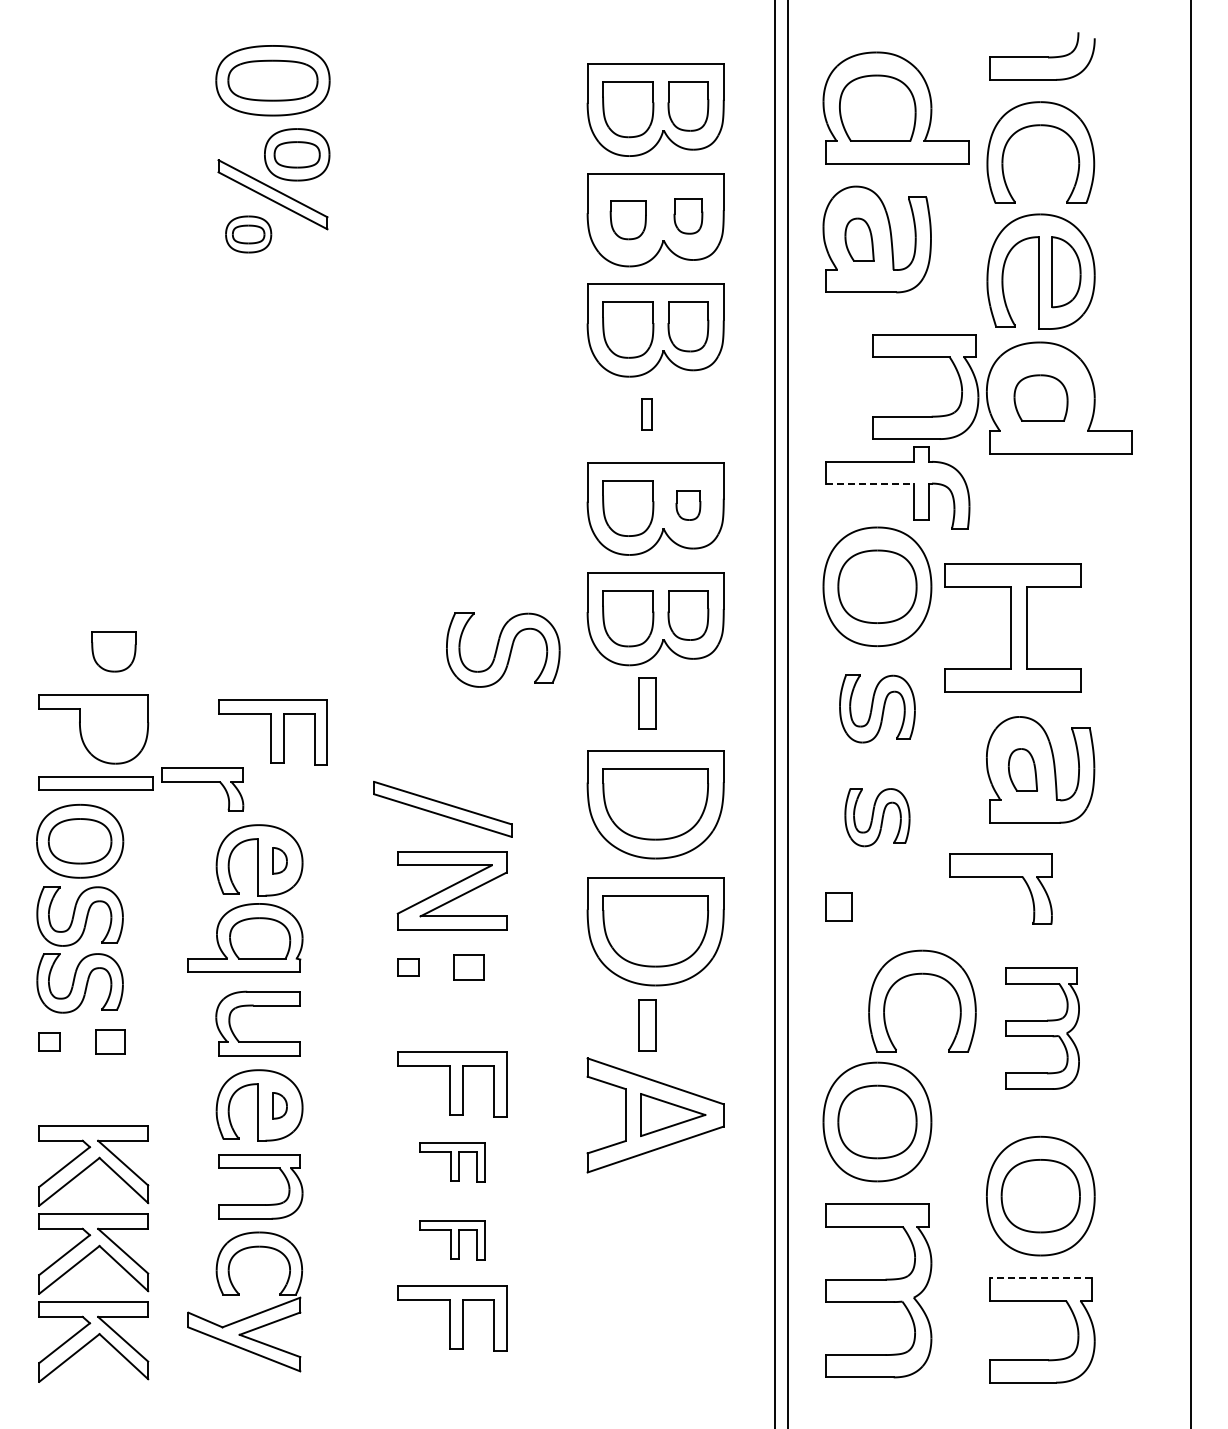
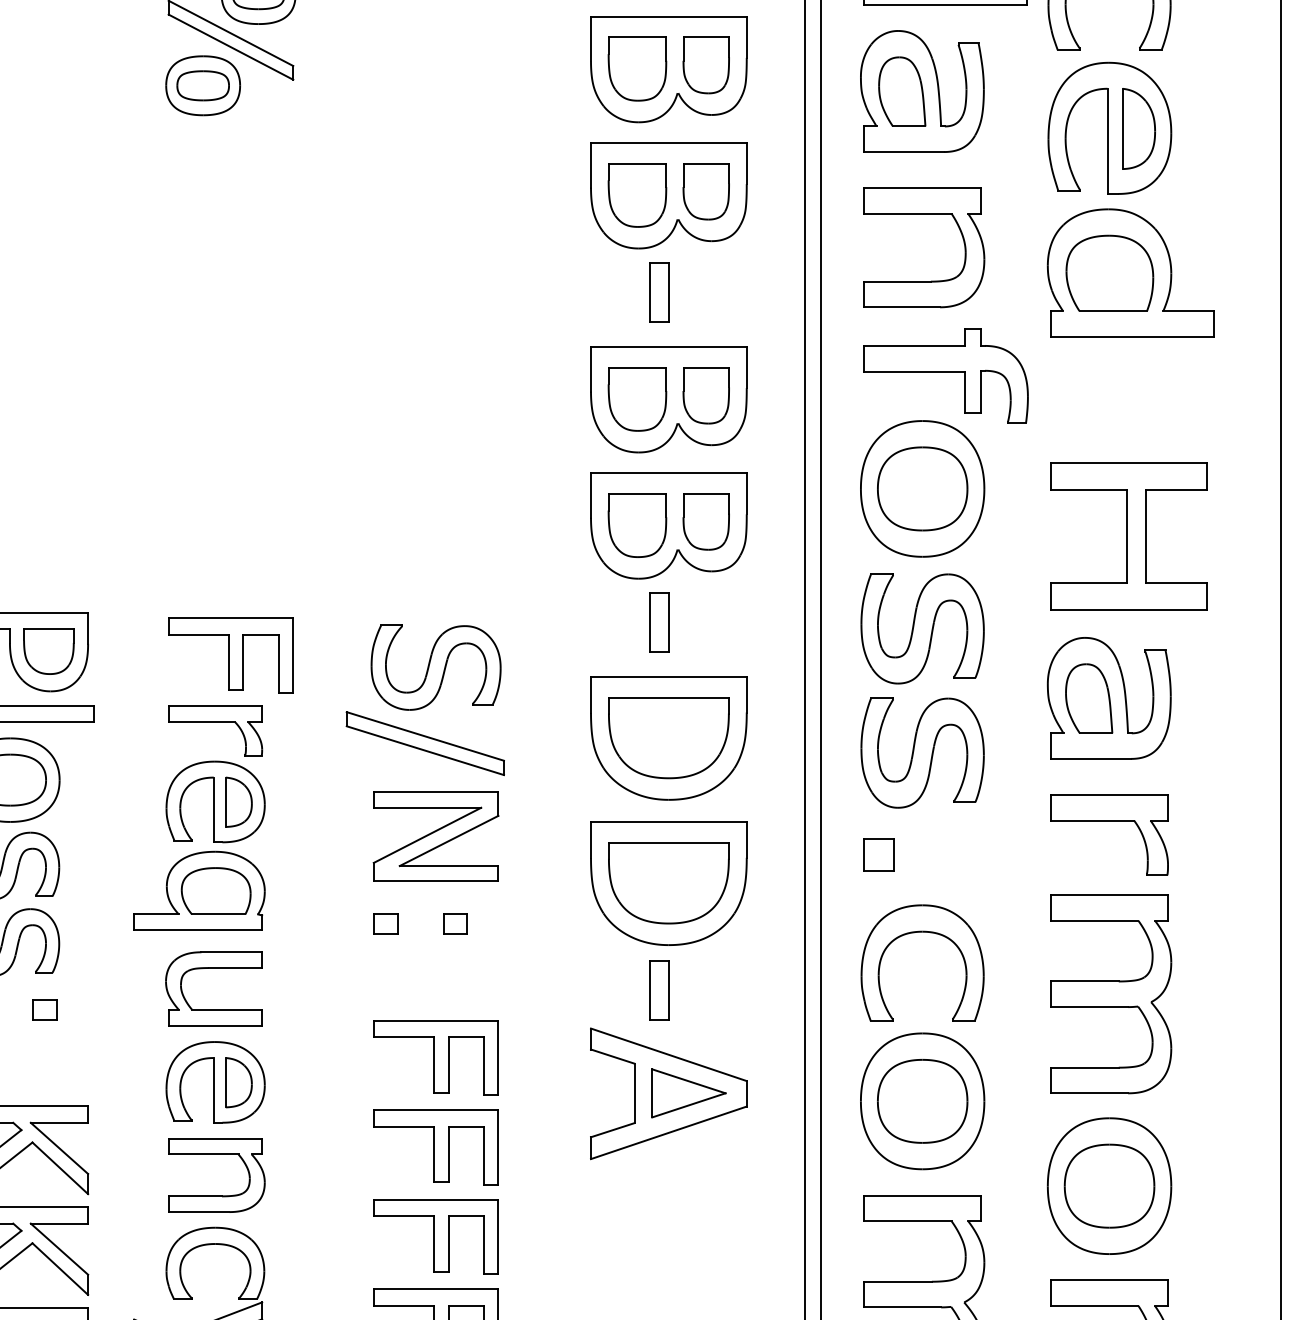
part: (688, 216) -> (706, 65), size x1.43
part: (628, 219) -> (637, 68), size x1.43
part: (248, 234) -> (202, 85), size x1.43
part: (859, 239) -> (902, 91), size x1.43
part: (925, 357) -> (923, 213), moved
part: (1040, 397) -> (1109, 272), size x1.43
part: (647, 414) -> (659, 291), size x1.67
line: (870, 484) -> (914, 371), dashed -> solid
part: (688, 505) -> (706, 395), size x1.67
part: (1012, 627) -> (1128, 535), moved
part: (503, 649) -> (436, 667), moved
part: (113, 651) -> (48, 651), moved
part: (877, 708) -> (922, 628), size x1.43
part: (1022, 769) -> (1088, 697), size x1.43
part: (202, 782) -> (215, 723), moved
part: (877, 817) -> (922, 752), size x1.67
part: (280, 860) -> (239, 802), size x1.67
part: (1000, 877) -> (1109, 821), moved
part: (469, 967) -> (455, 924), size x0.71
part: (915, 975) -> (914, 933), moved
part: (1042, 1028) -> (1111, 994), size x1.43
part: (110, 1041) -> (45, 1009), size x0.71
part: (280, 1105) -> (239, 1082), size x1.67
part: (452, 1162) -> (436, 1147), size x1.67
part: (452, 1240) -> (436, 1236), size x1.67
line: (1040, 1278) -> (1109, 1280), dashed -> solid

